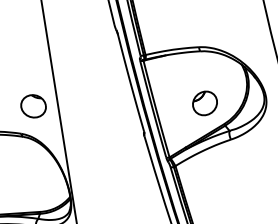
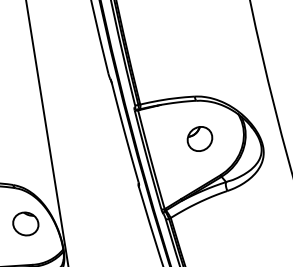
part: (204, 102) -> (199, 138), moved
part: (33, 105) -> (25, 223), moved

